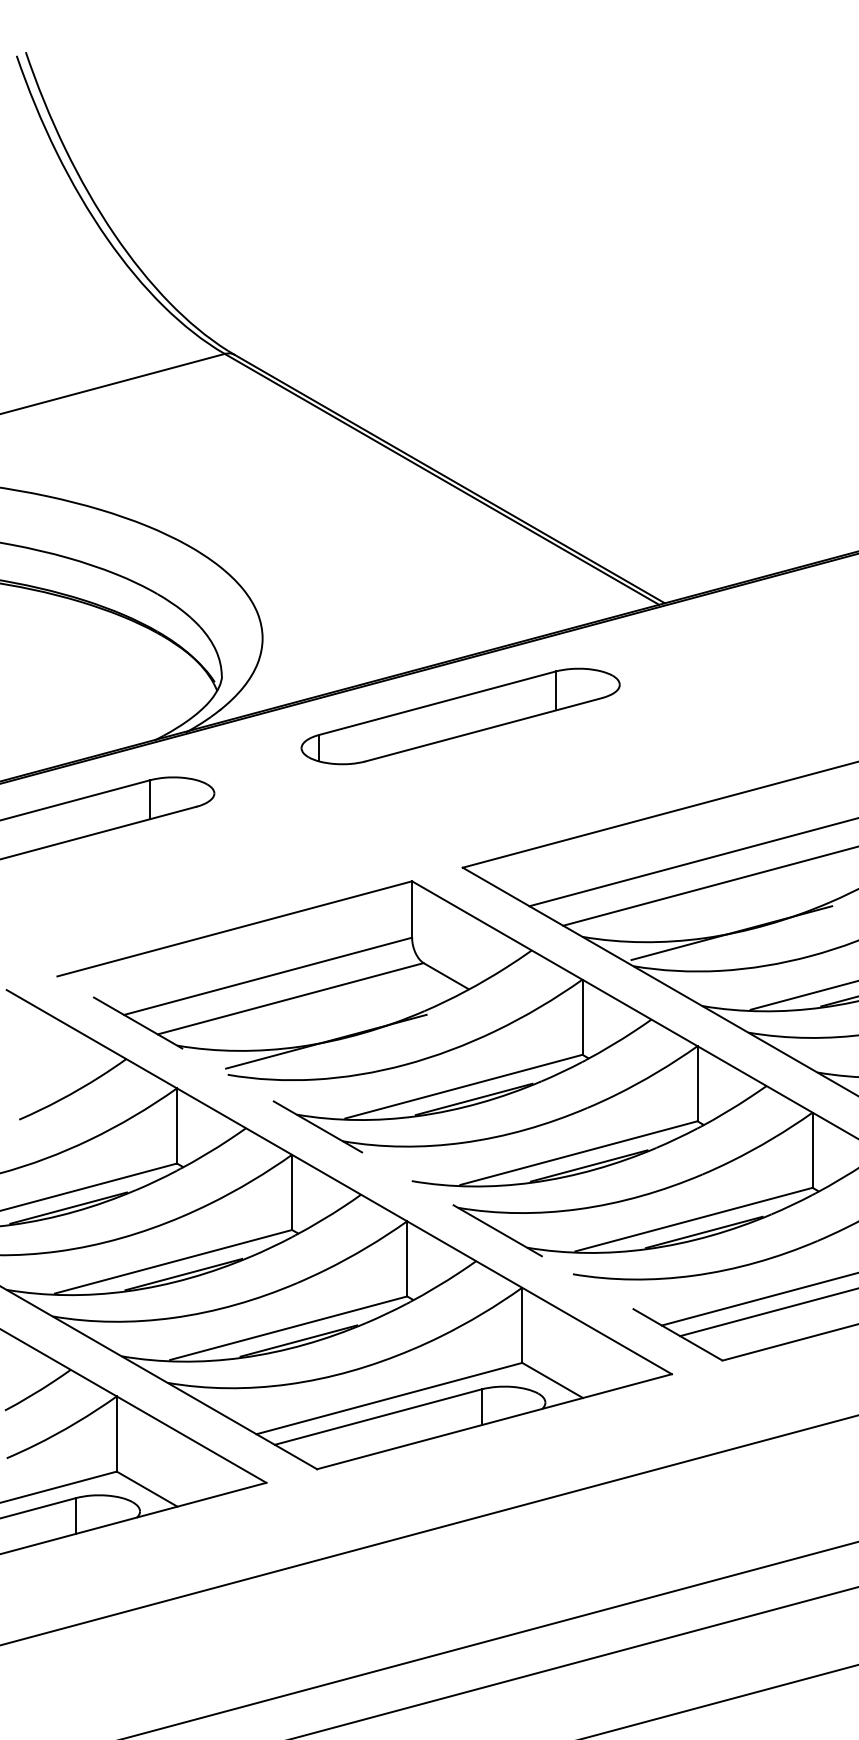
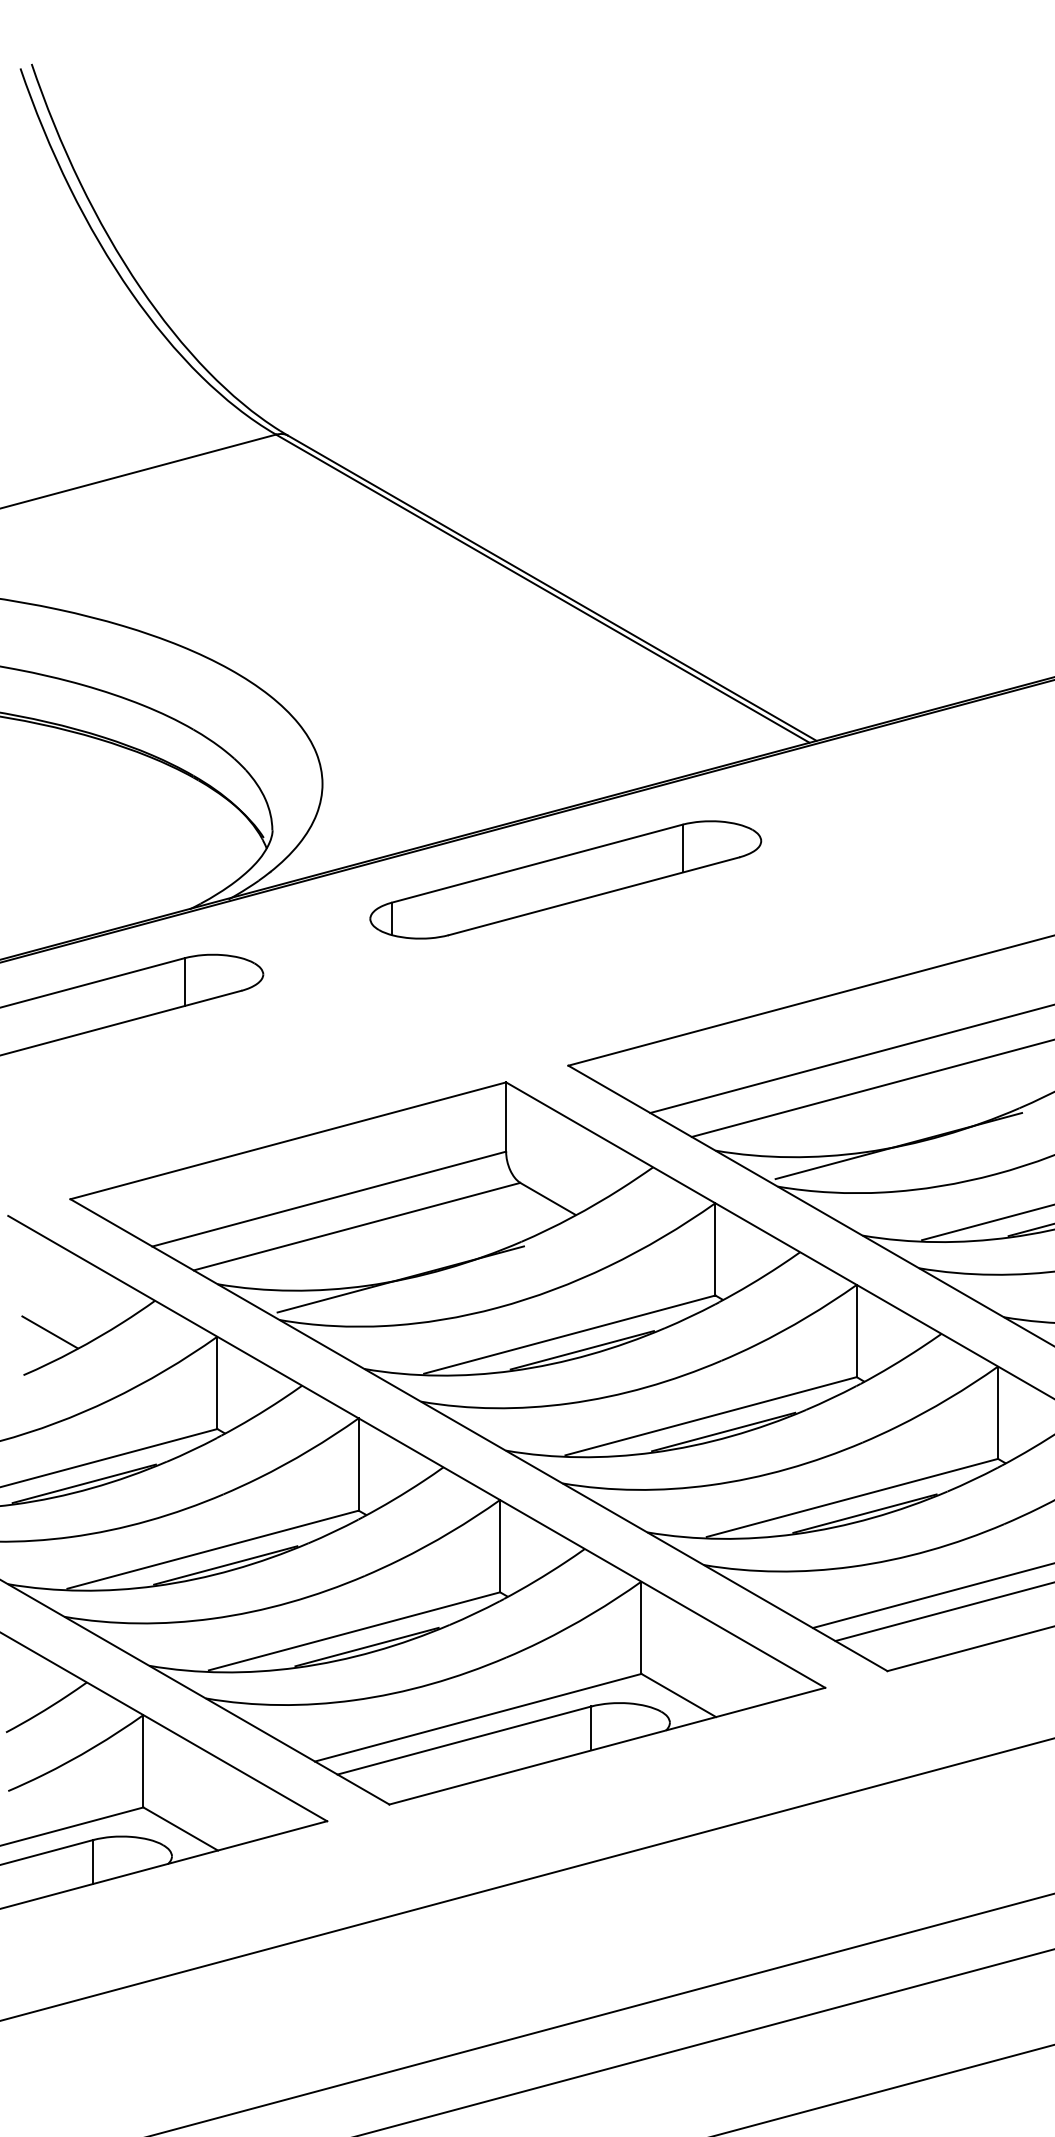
line: (40, 1084) -> (49, 1331), added
line: (389, 1168) -> (478, 1435), dashed -> solid

